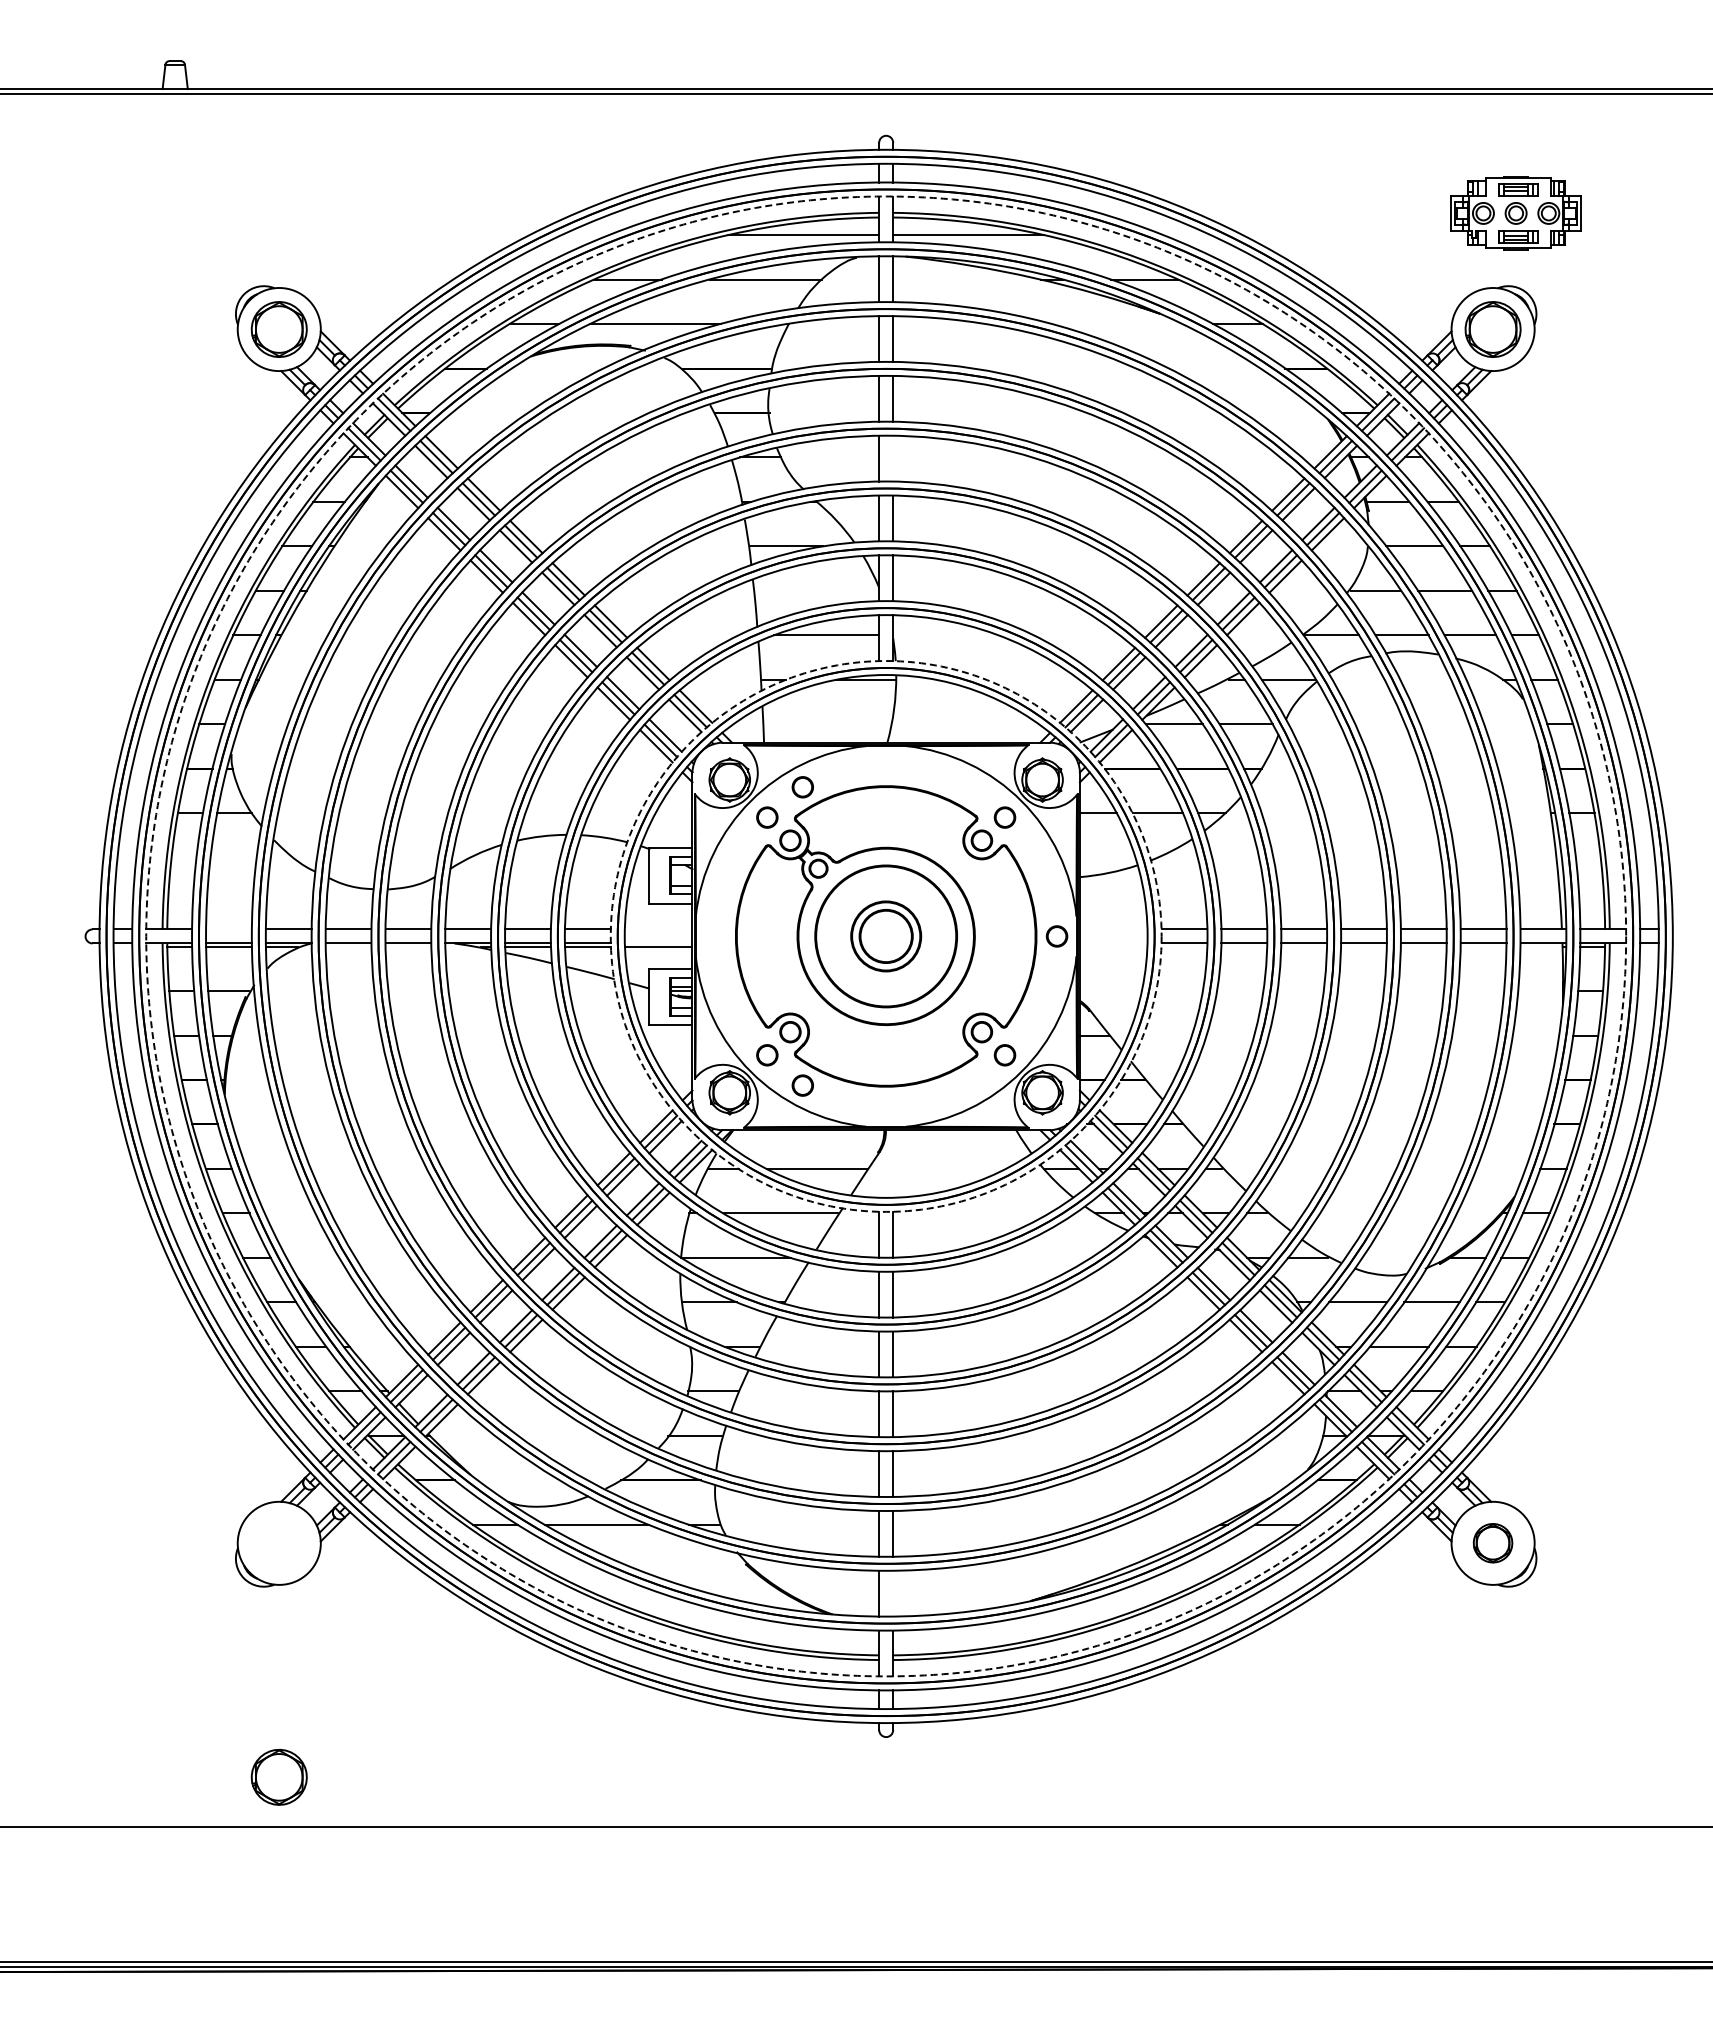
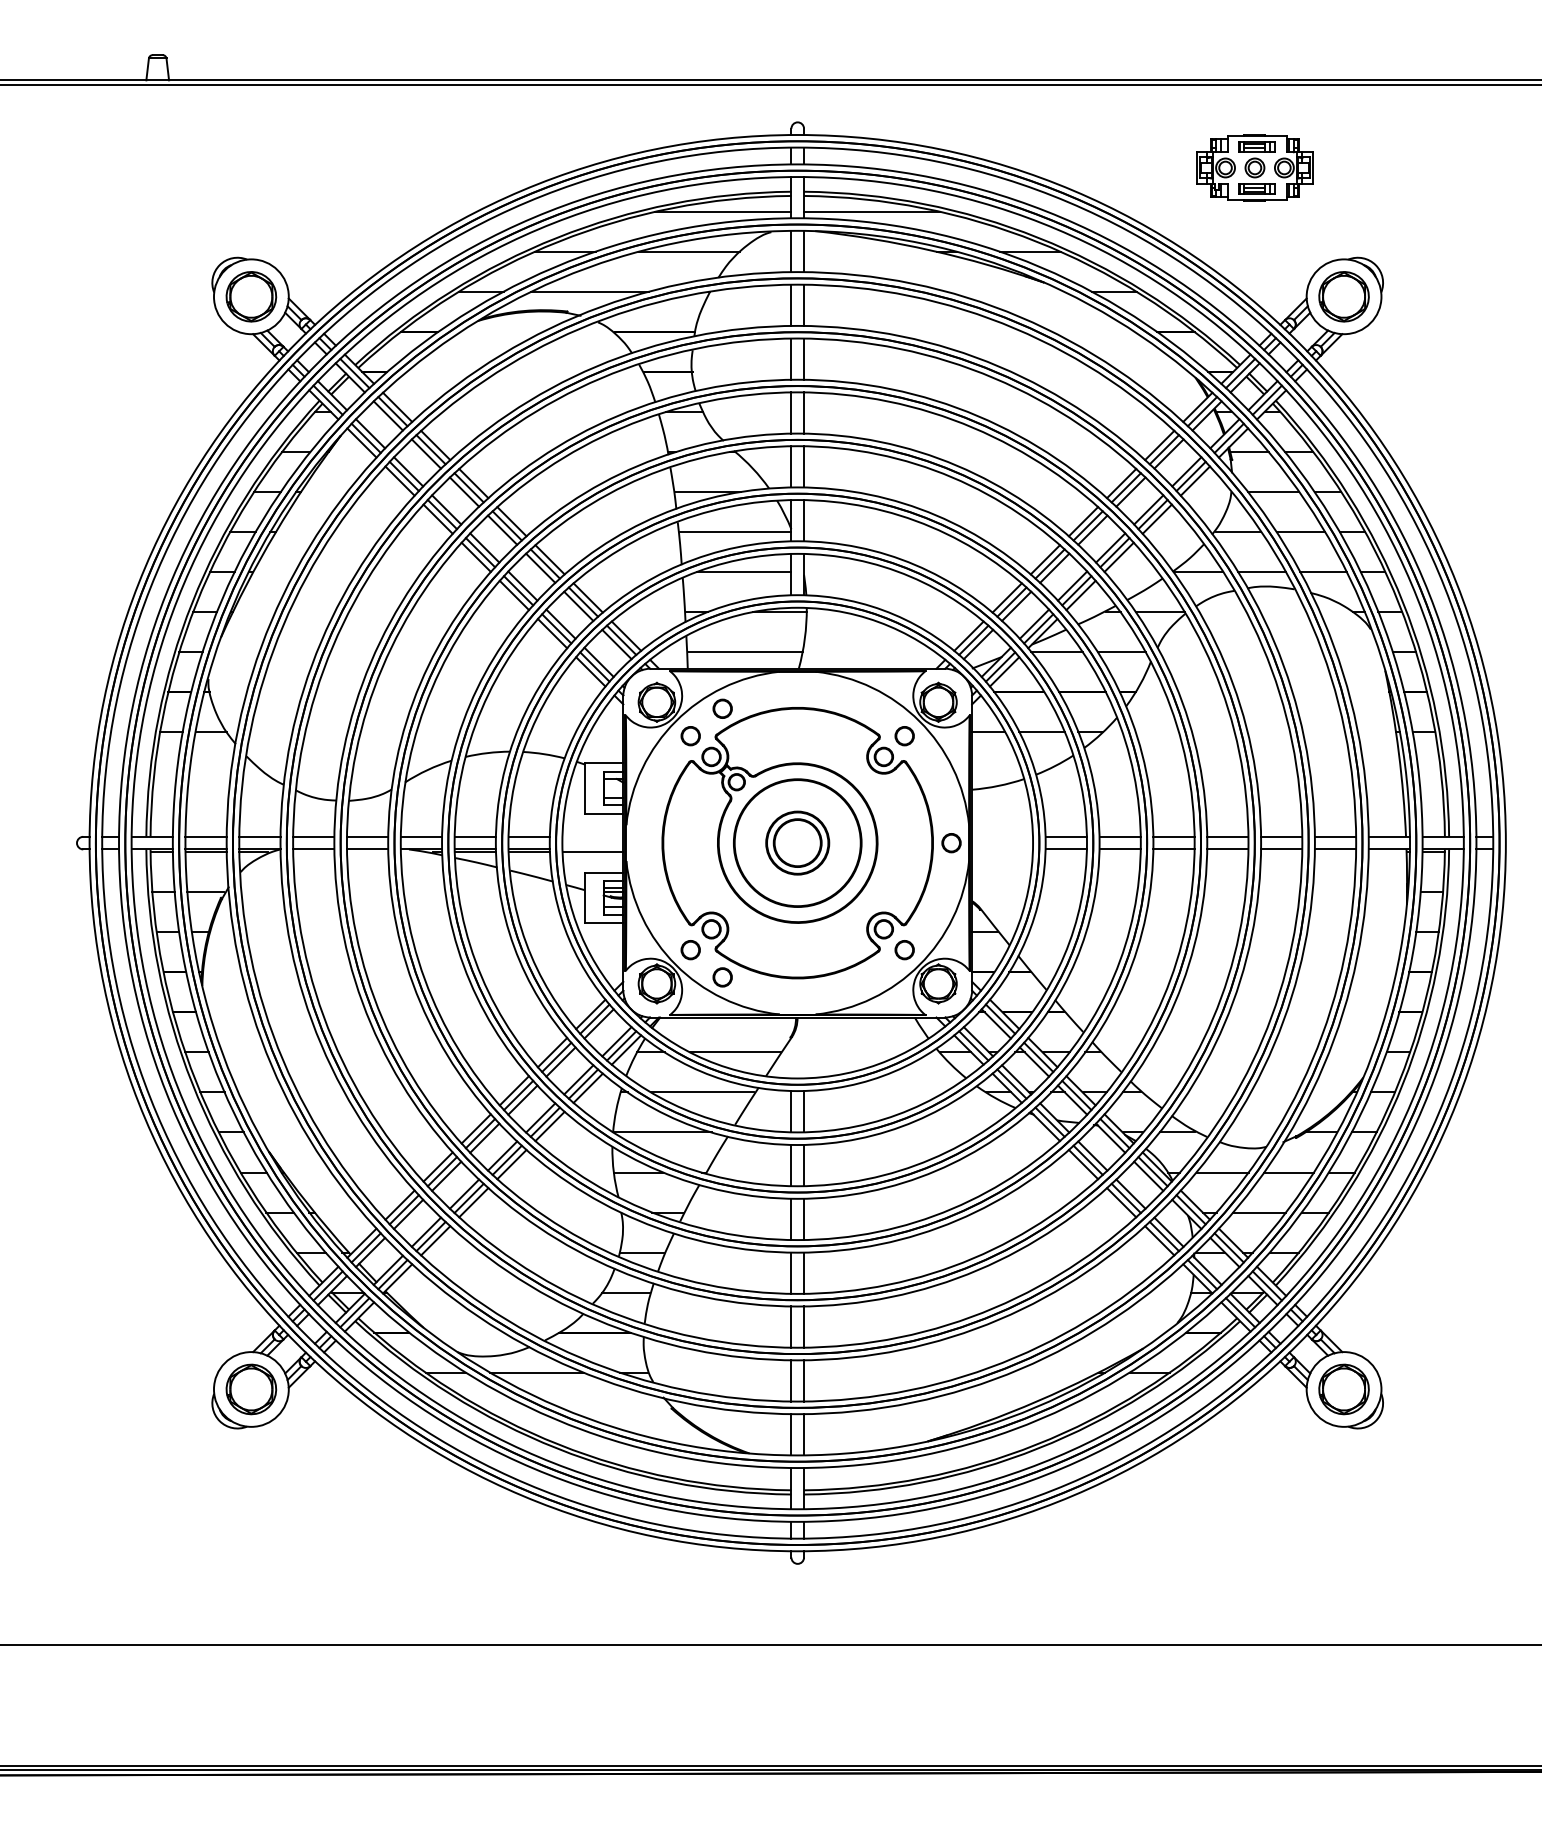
part: (1515, 213) -> (1254, 168), moved
line: (893, 458) -> (804, 412), added
line: (817, 590) -> (735, 531), added
line: (827, 724) -> (744, 652), added
line: (228, 929) -> (205, 836), added
circle: (885, 936) -> (797, 843), dashed -> solid
circle: (886, 936) -> (798, 843), dashed -> solid
part: (1492, 1542) -> (1343, 1388), size x1.43
line: (893, 1593) -> (804, 1434), added
part: (278, 1776) -> (250, 1388), moved

